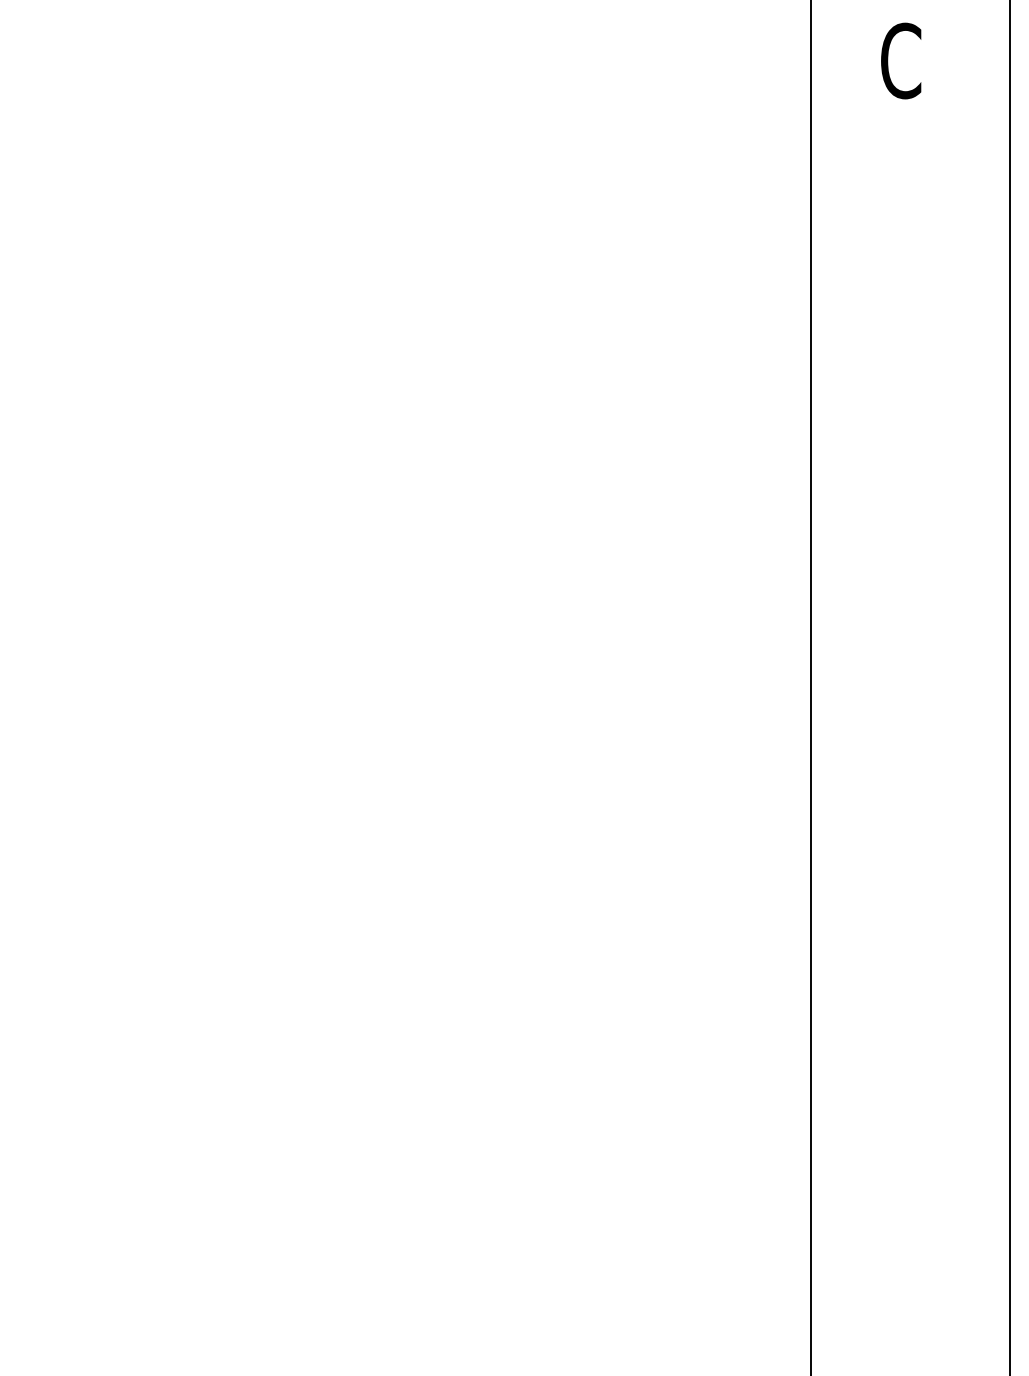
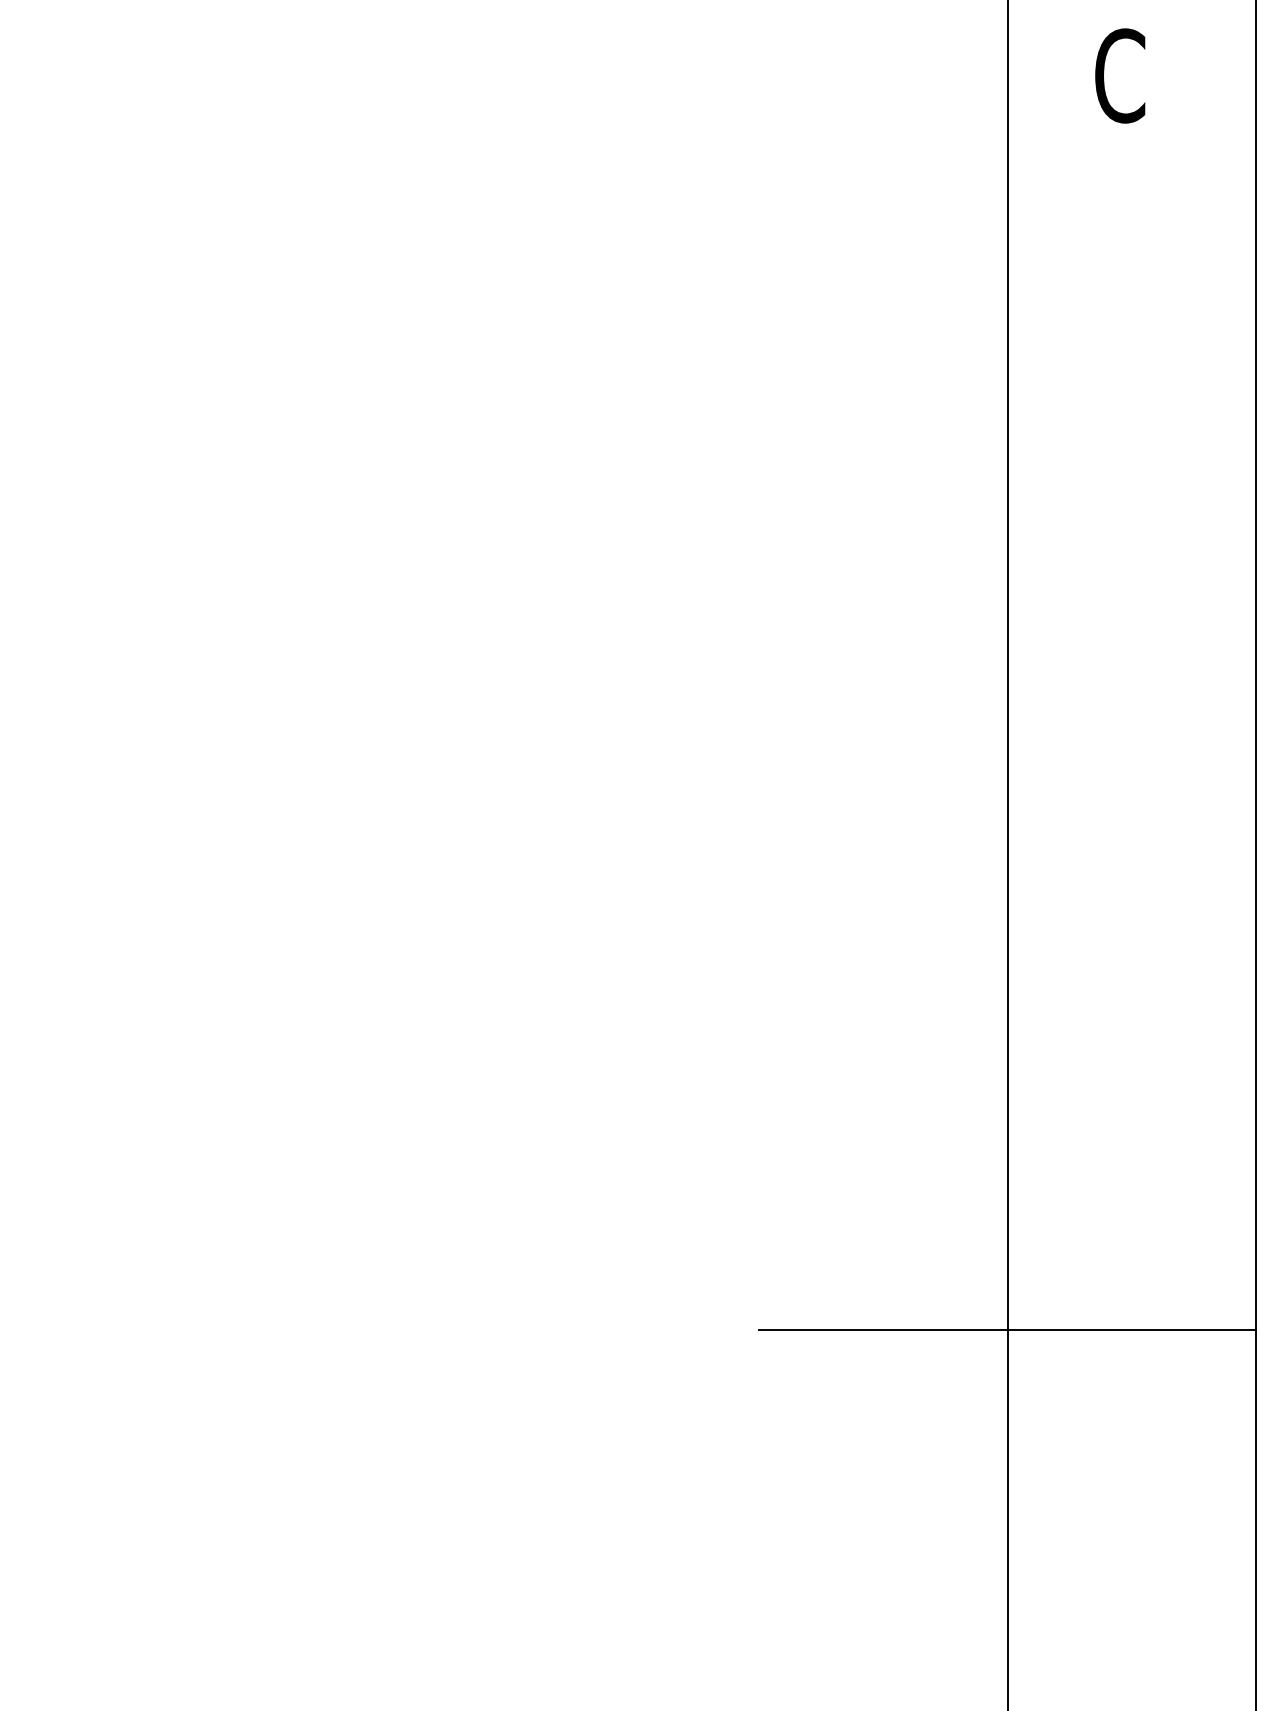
line: (810, 1069) -> (1007, 1329), added

